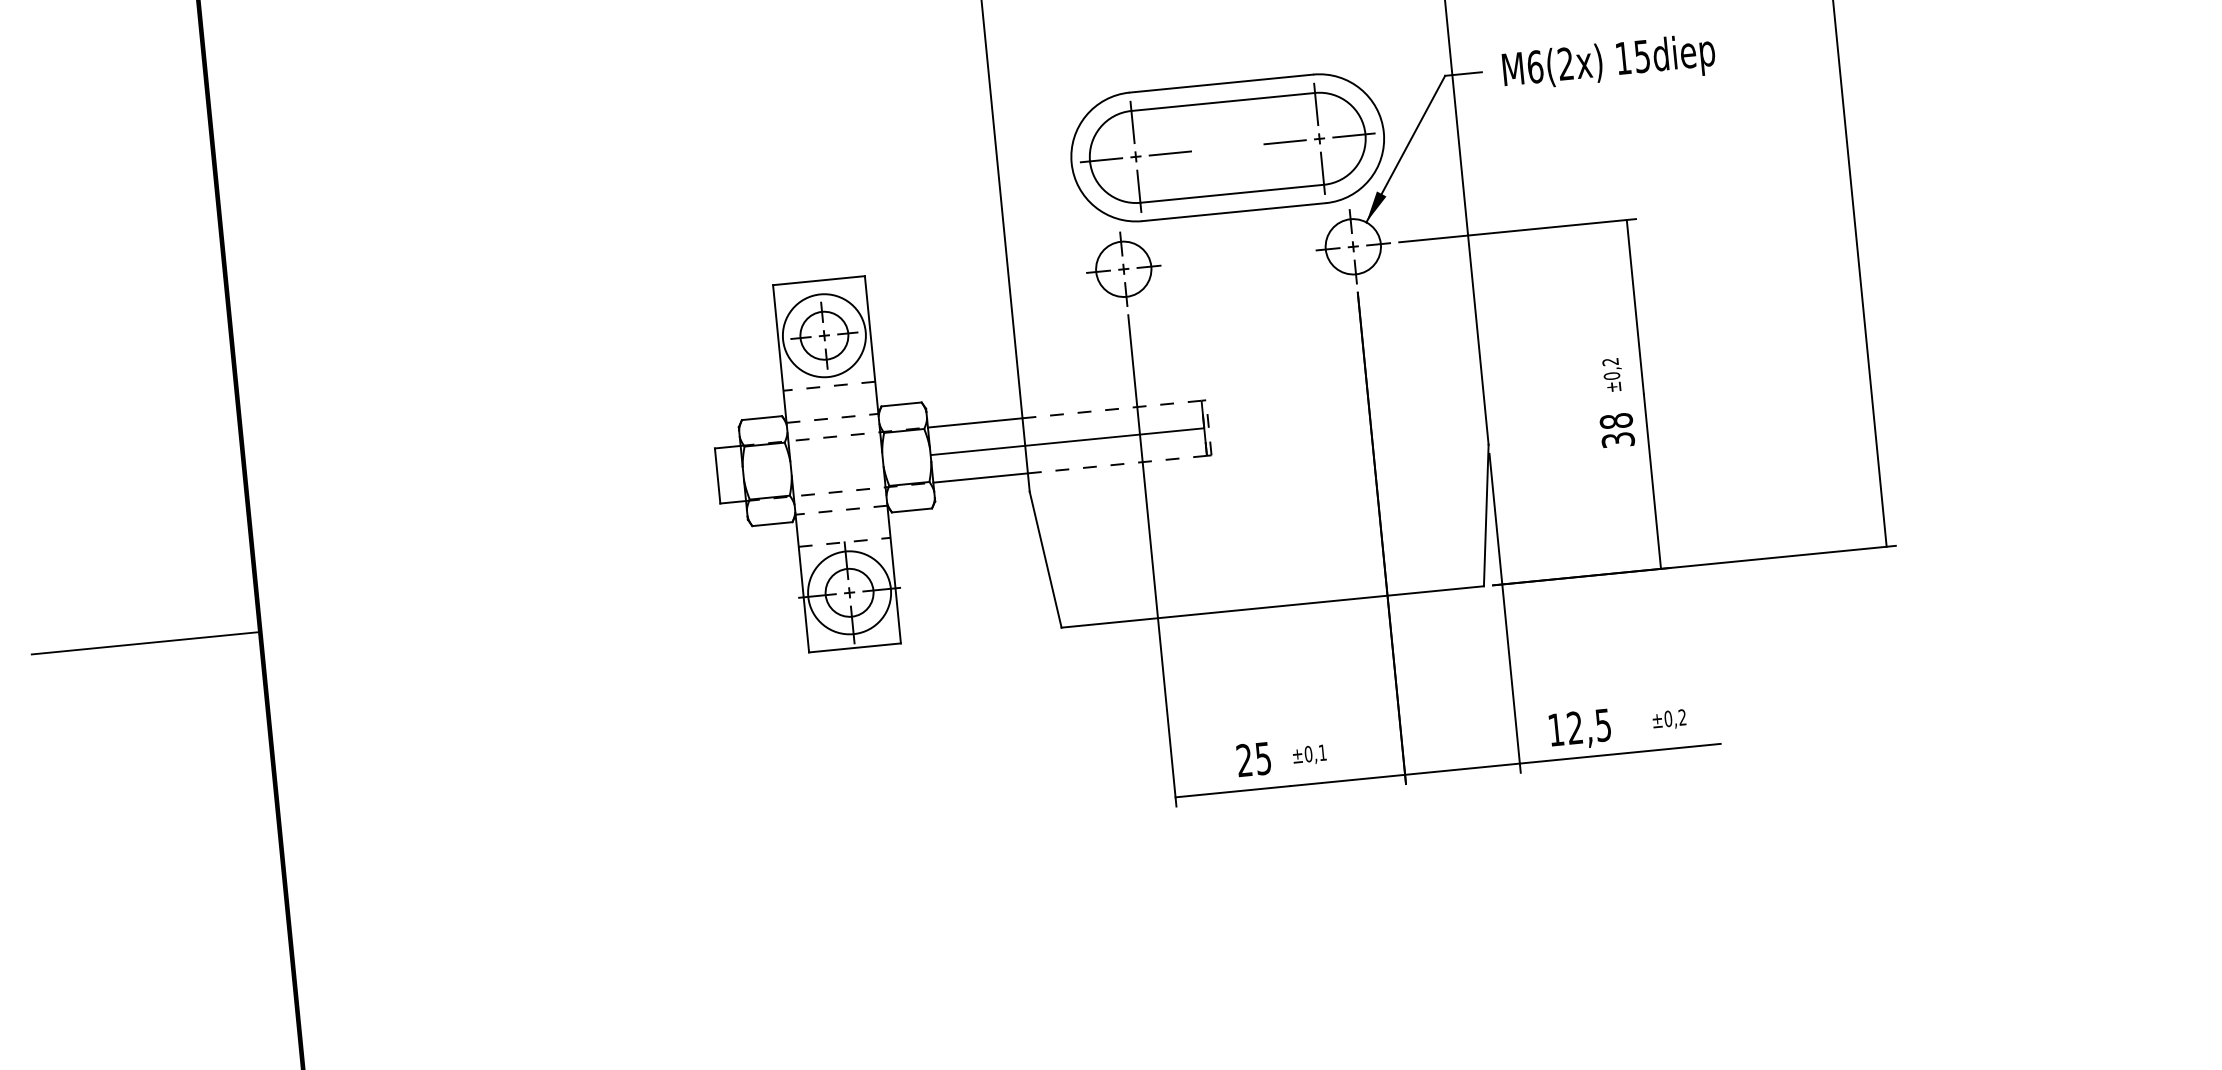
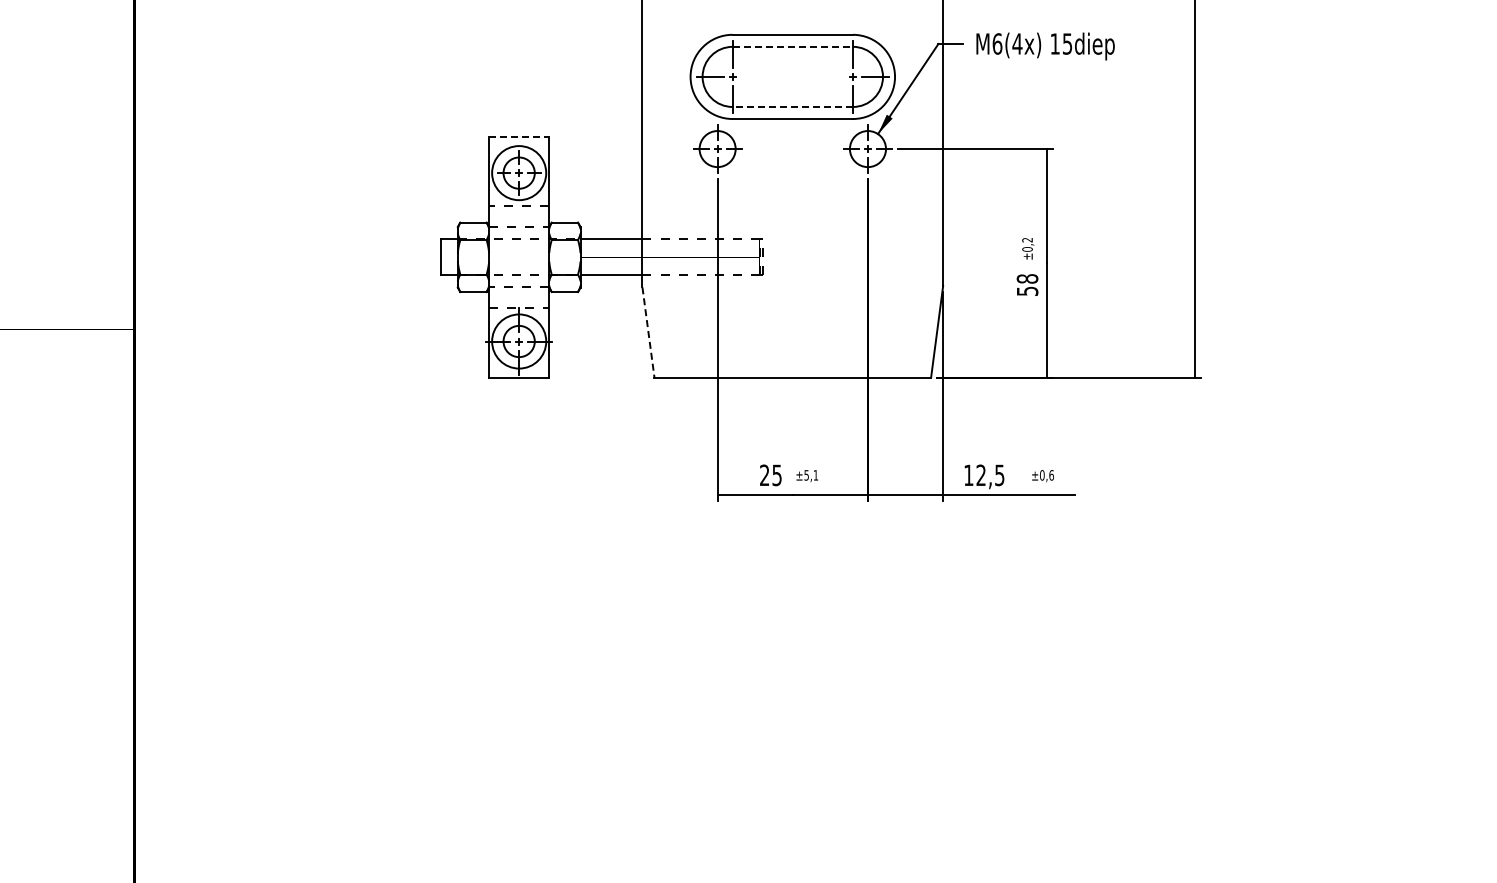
text: (1565, 63) -> (1017, 43), M6(2x) -> M6(4x)
line: (1224, 101) -> (793, 46), solid -> dashed
line: (1283, 141) -> (829, 76), removed
line: (1169, 152) -> (754, 76), removed
line: (1231, 193) -> (792, 106), solid -> dashed
line: (819, 281) -> (519, 137), solid -> dashed
text: (1616, 438) -> (1026, 290), 38 -> 58
line: (1045, 559) -> (648, 332), solid -> dashed
text: (1682, 717) -> (1051, 475), ±0,2 -> ±0,6
text: (1308, 754) -> (806, 475), ±0,1 -> ±5,1

